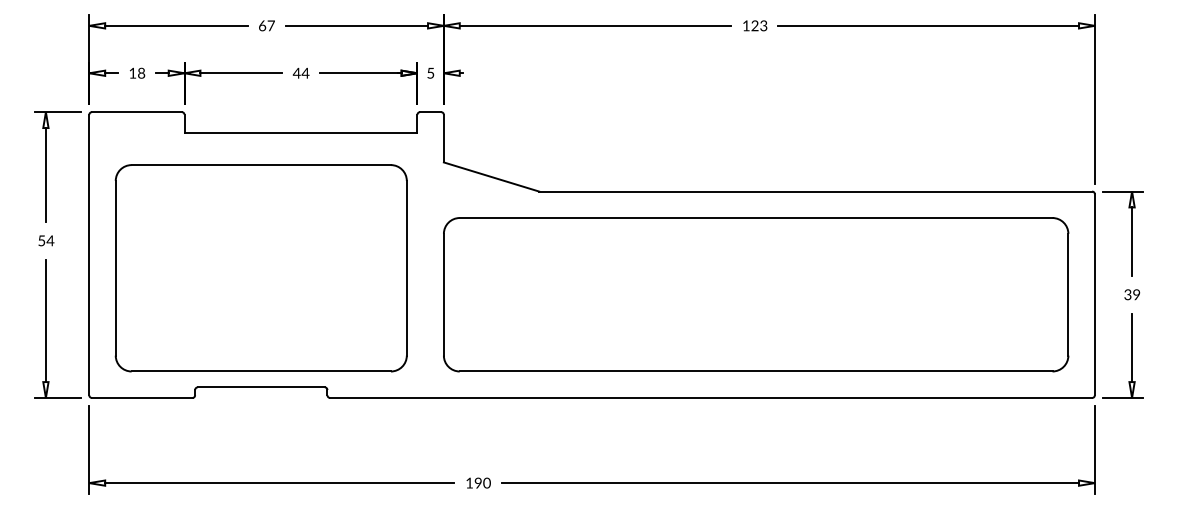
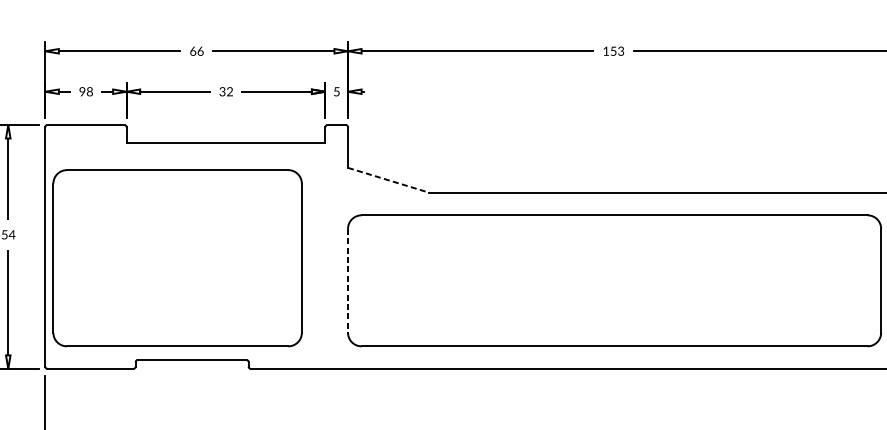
text: (270, 25) -> (200, 50), 67 -> 66
text: (754, 25) -> (613, 50), 123 -> 153
text: (132, 72) -> (82, 91), 18 -> 98
text: (300, 72) -> (225, 91), 44 -> 32
line: (491, 177) -> (388, 180), solid -> dashed
part: (260, 268) -> (176, 258), moved
line: (443, 294) -> (347, 280), solid -> dashed

